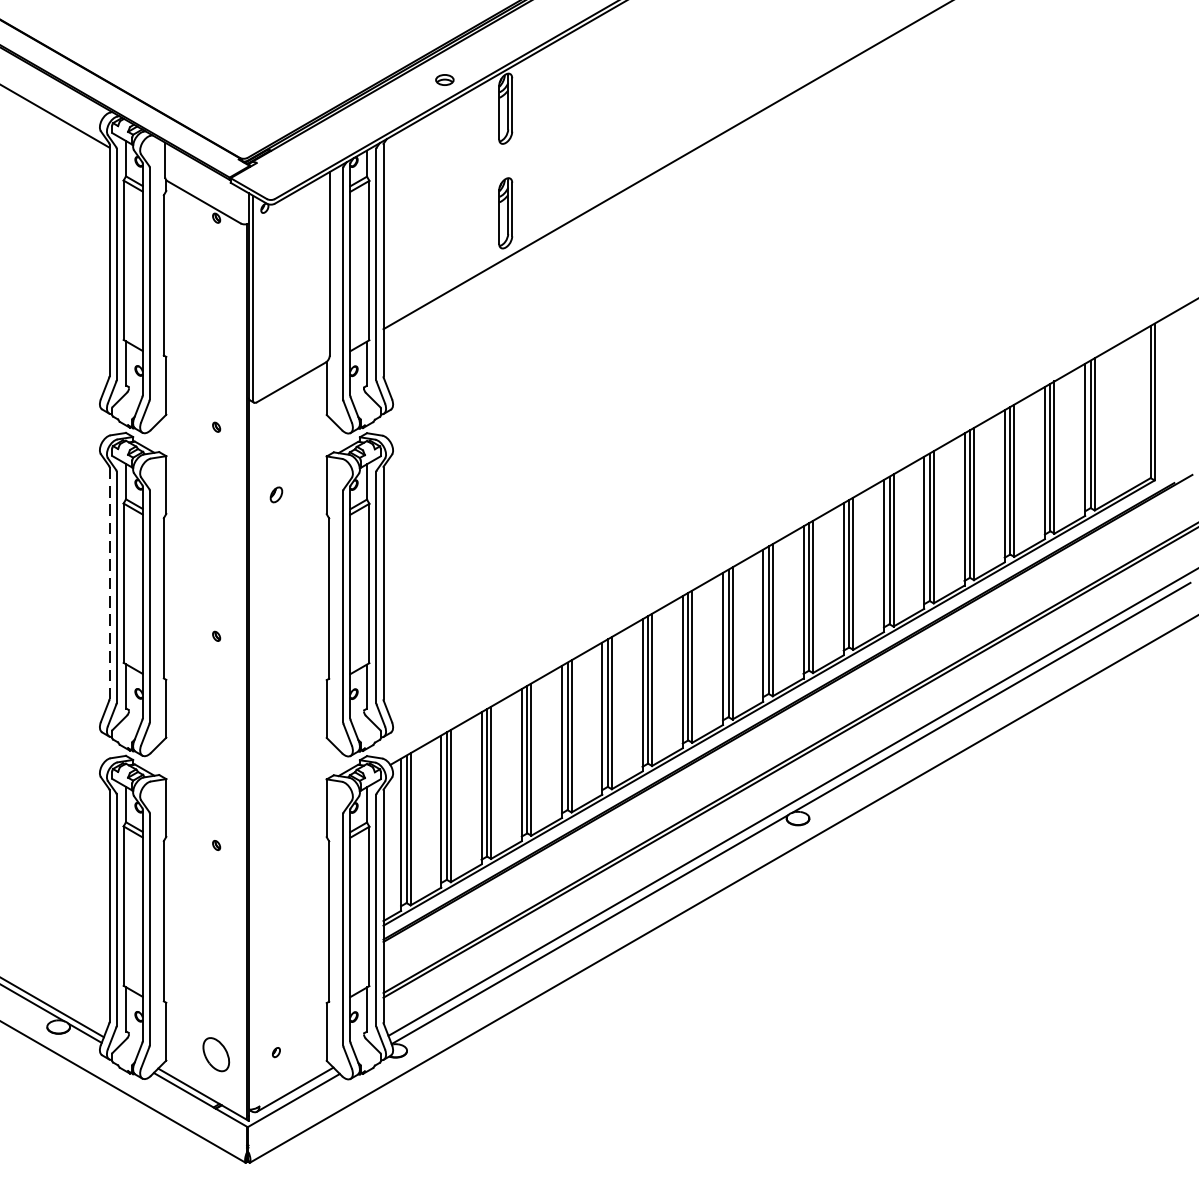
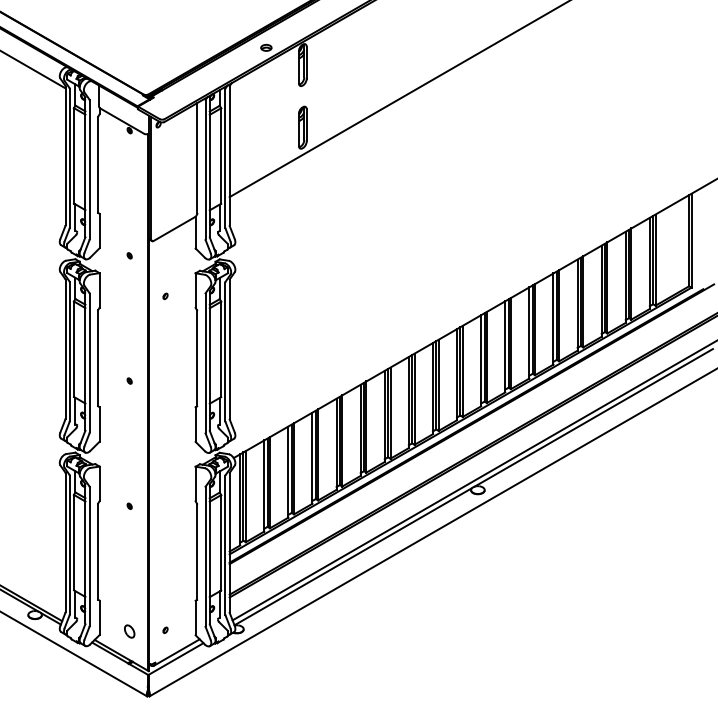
part: (276, 495) -> (165, 296), size x0.62
line: (109, 583) -> (65, 349), dashed -> solid
part: (216, 1054) -> (129, 631), size x0.62

